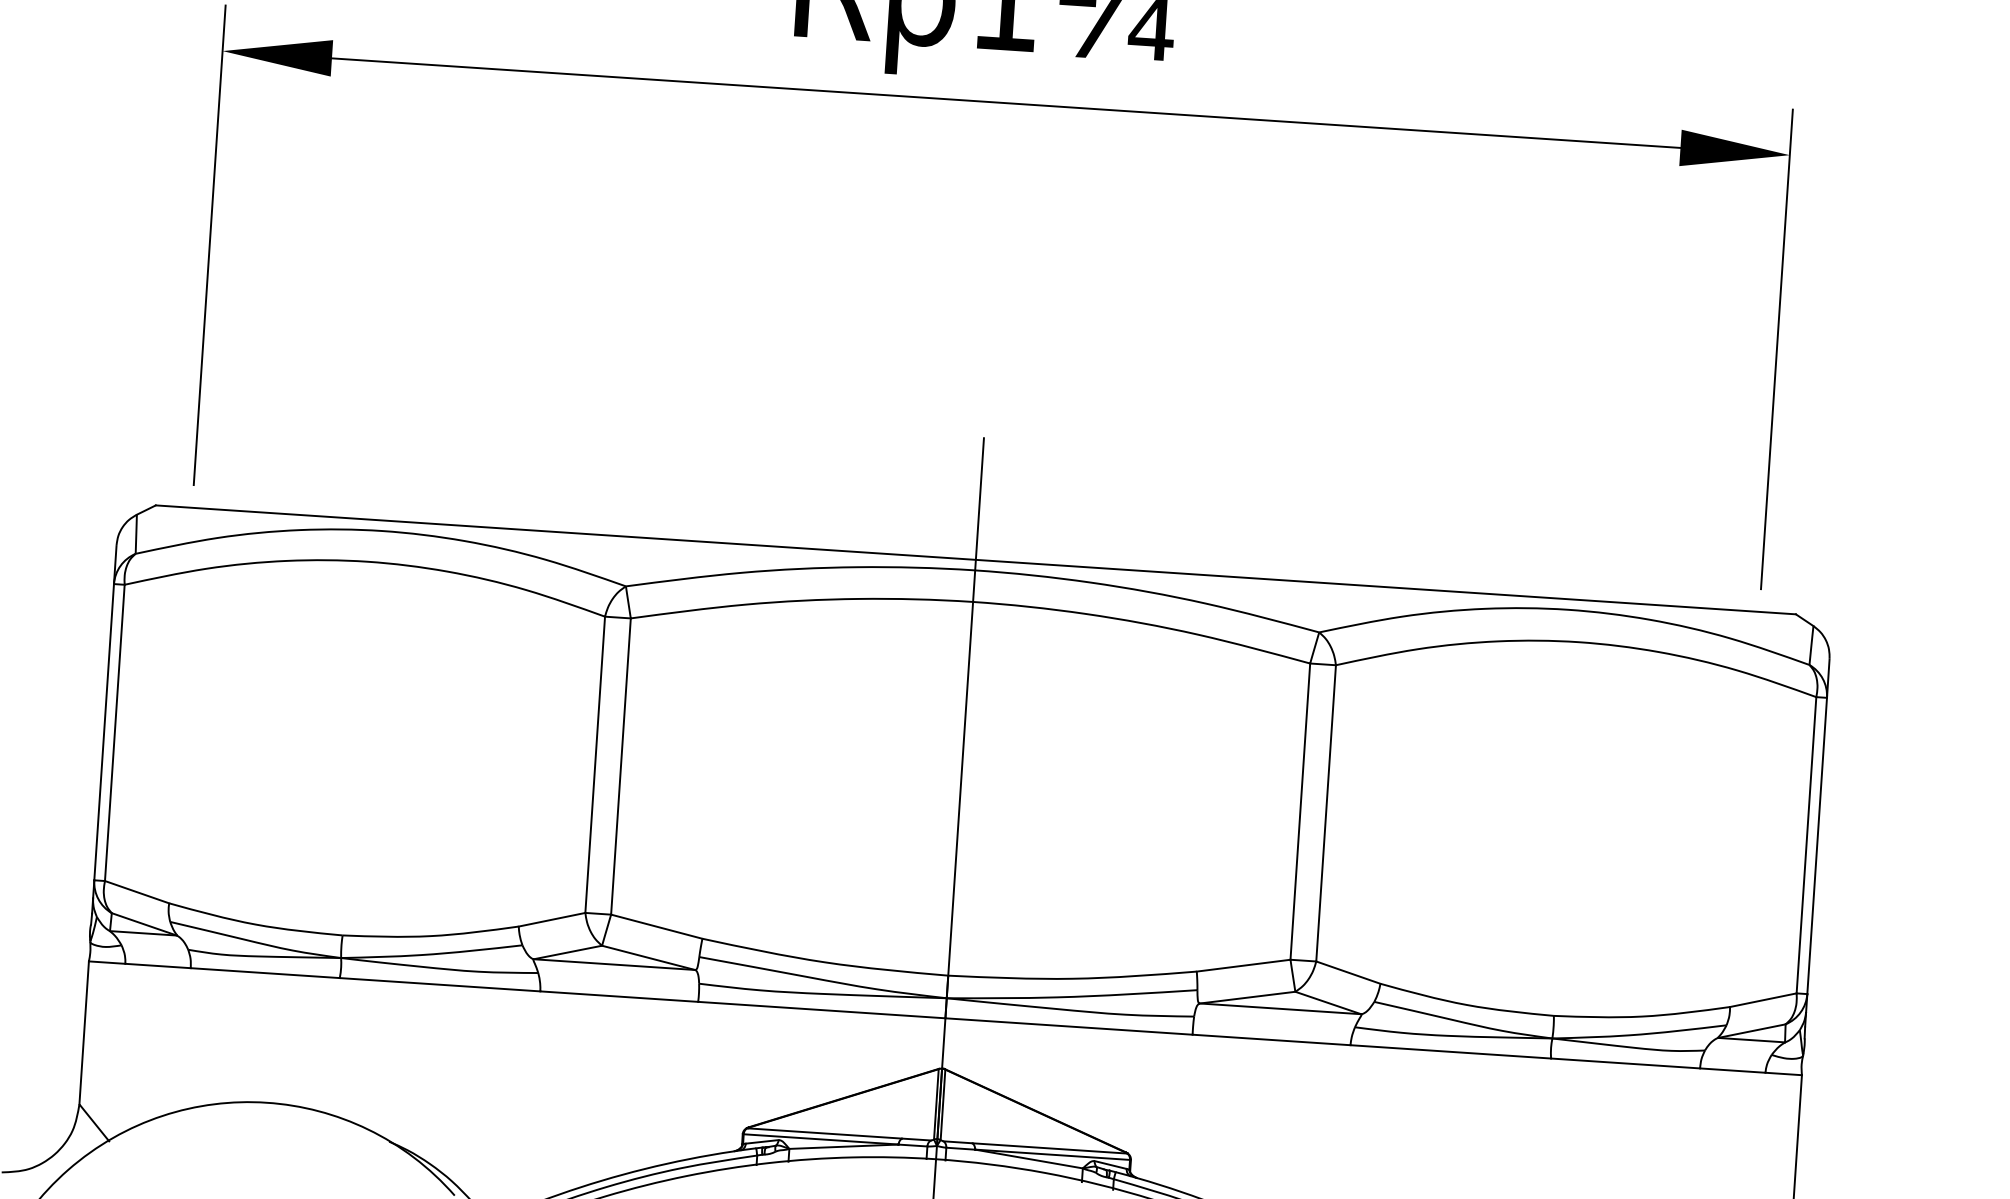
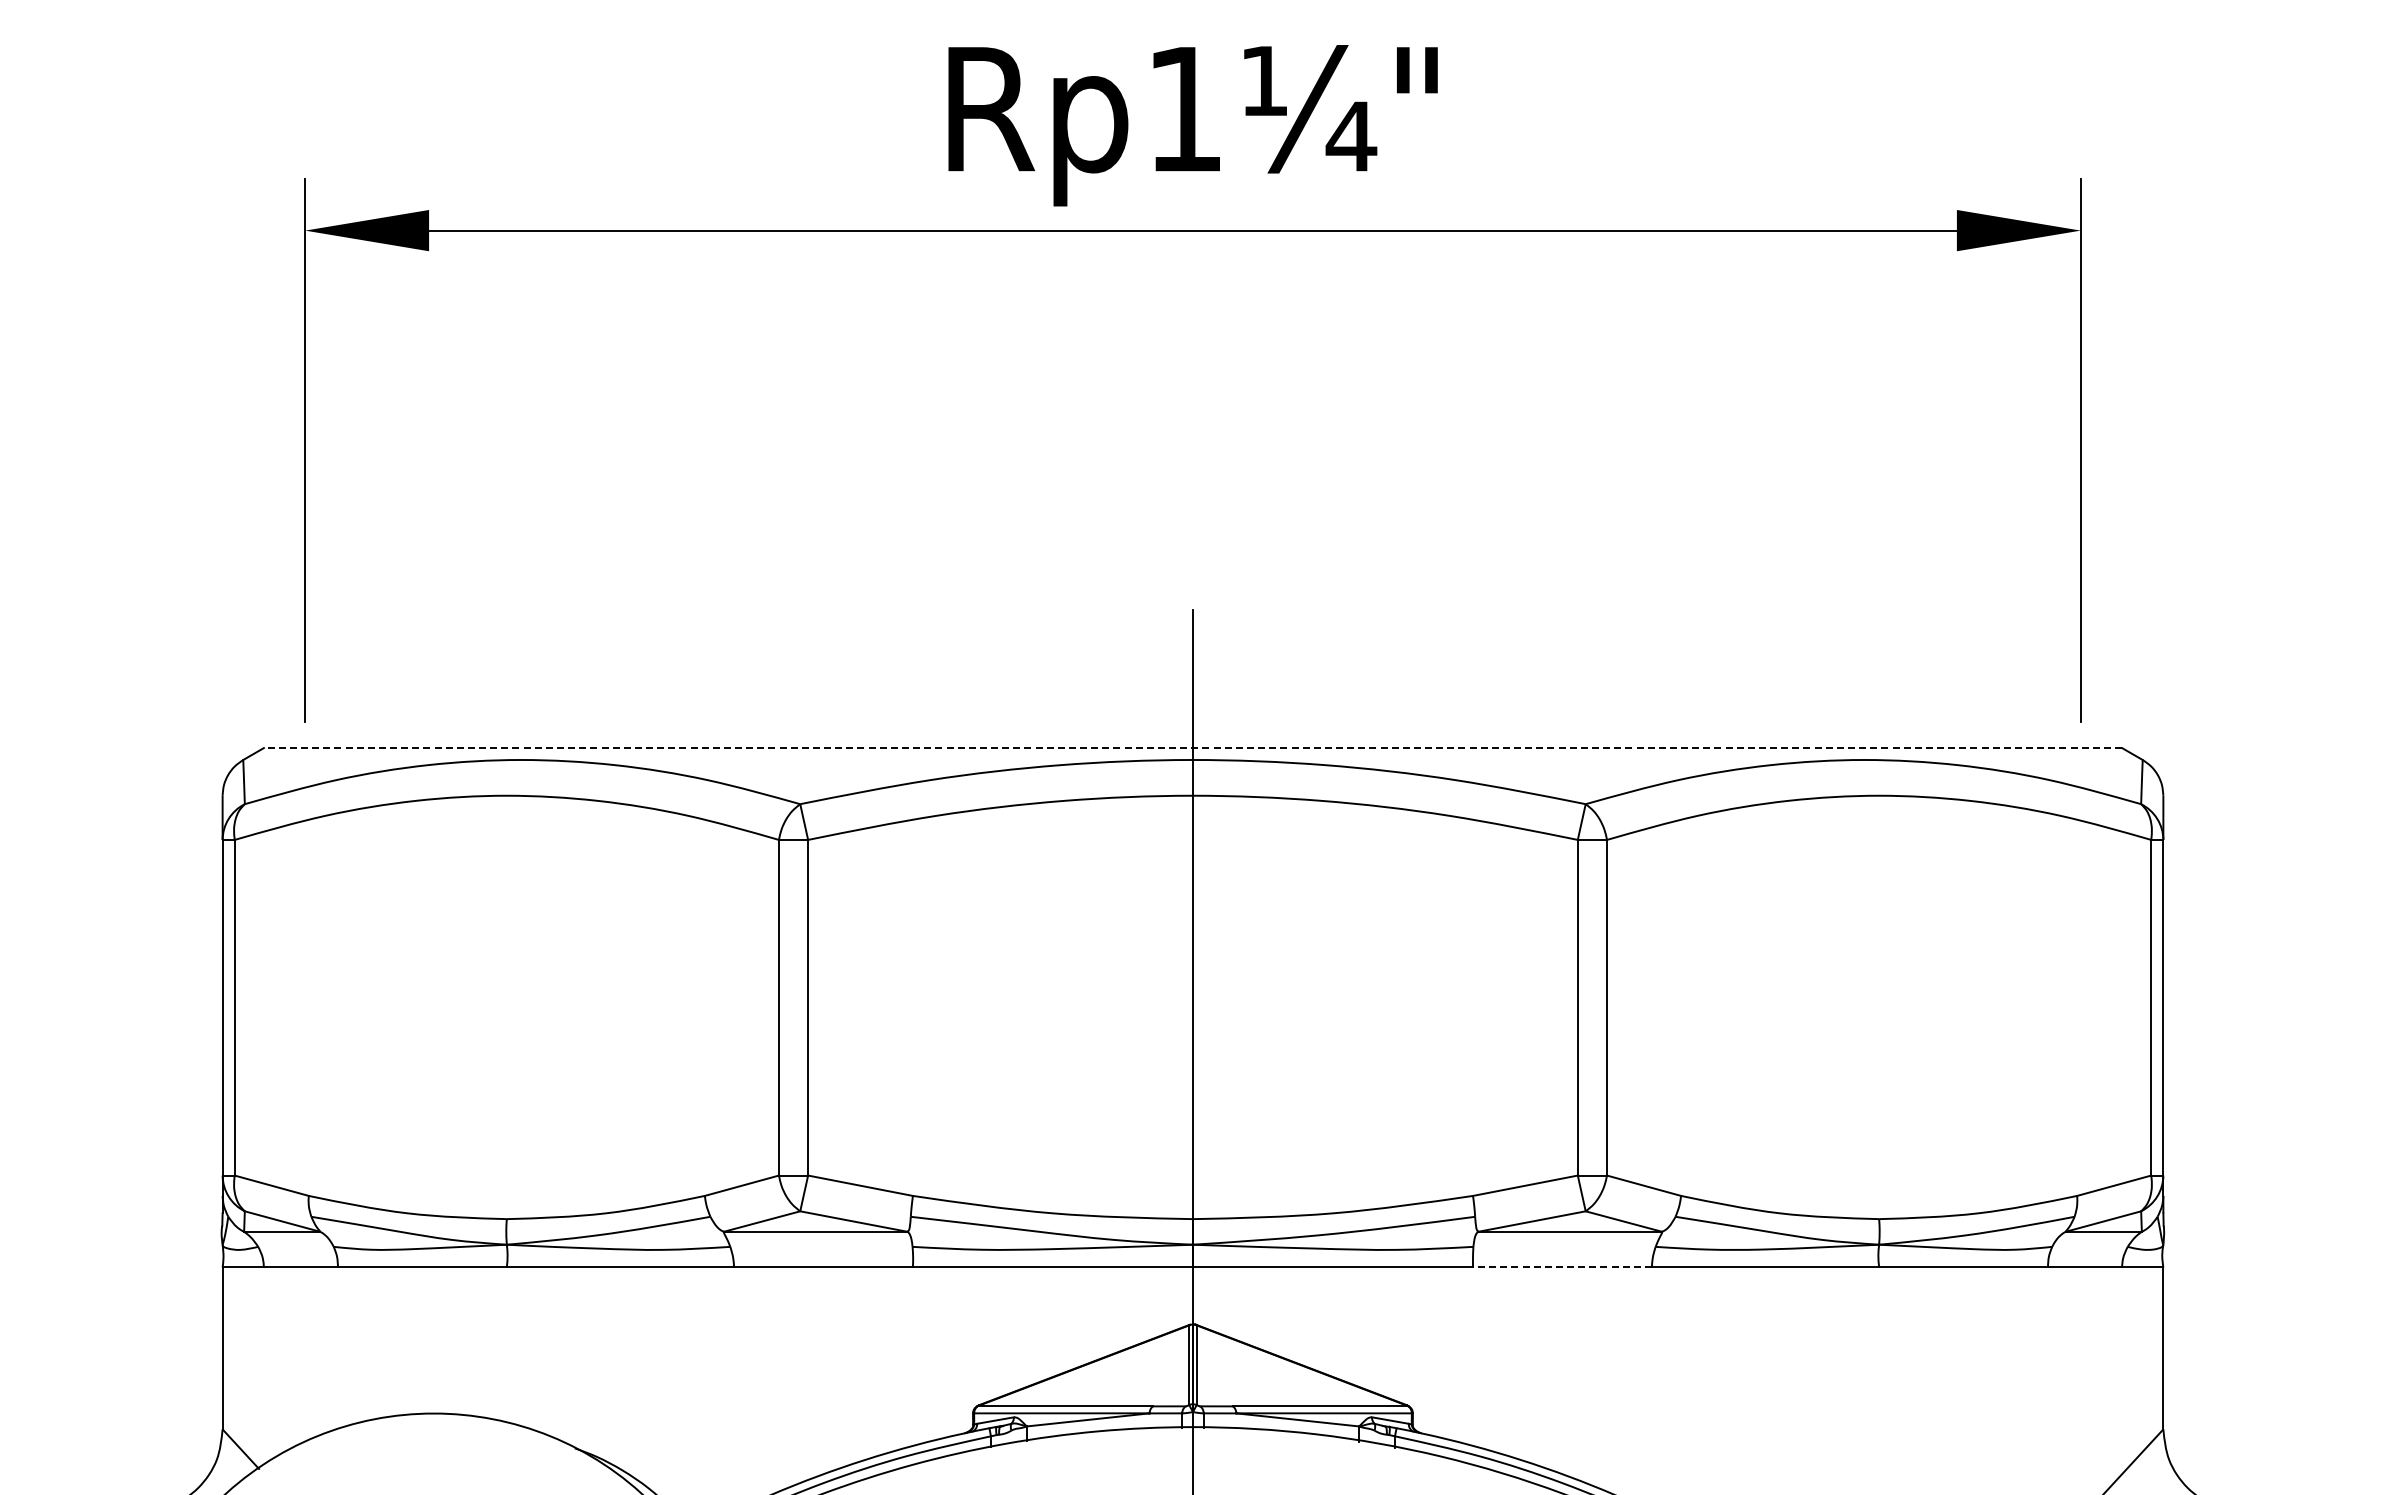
line: (975, 560) -> (1192, 748), solid -> dashed
line: (1270, 1039) -> (1561, 1267), solid -> dashed

